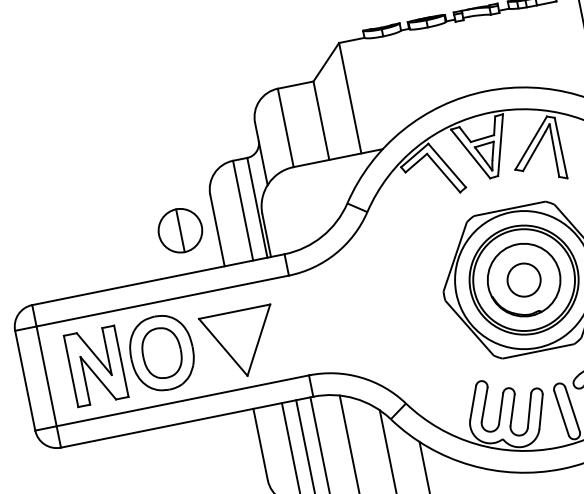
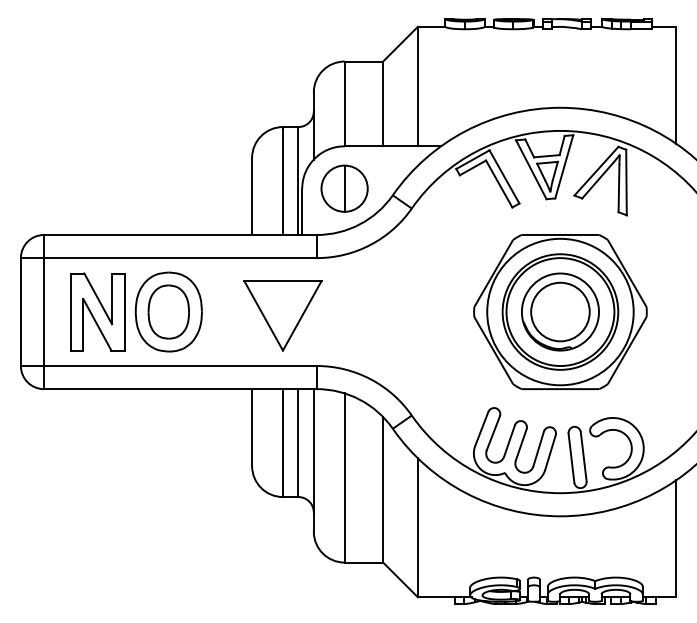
part: (180, 230) -> (344, 188), moved
circle: (524, 279) -> (560, 311), size x1.67
part: (240, 343) -> (282, 315), moved

